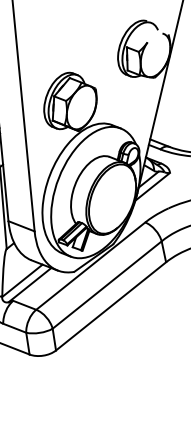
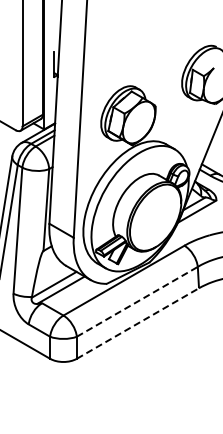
line: (107, 284) -> (137, 301), solid -> dashed
line: (110, 306) -> (137, 323), solid -> dashed

